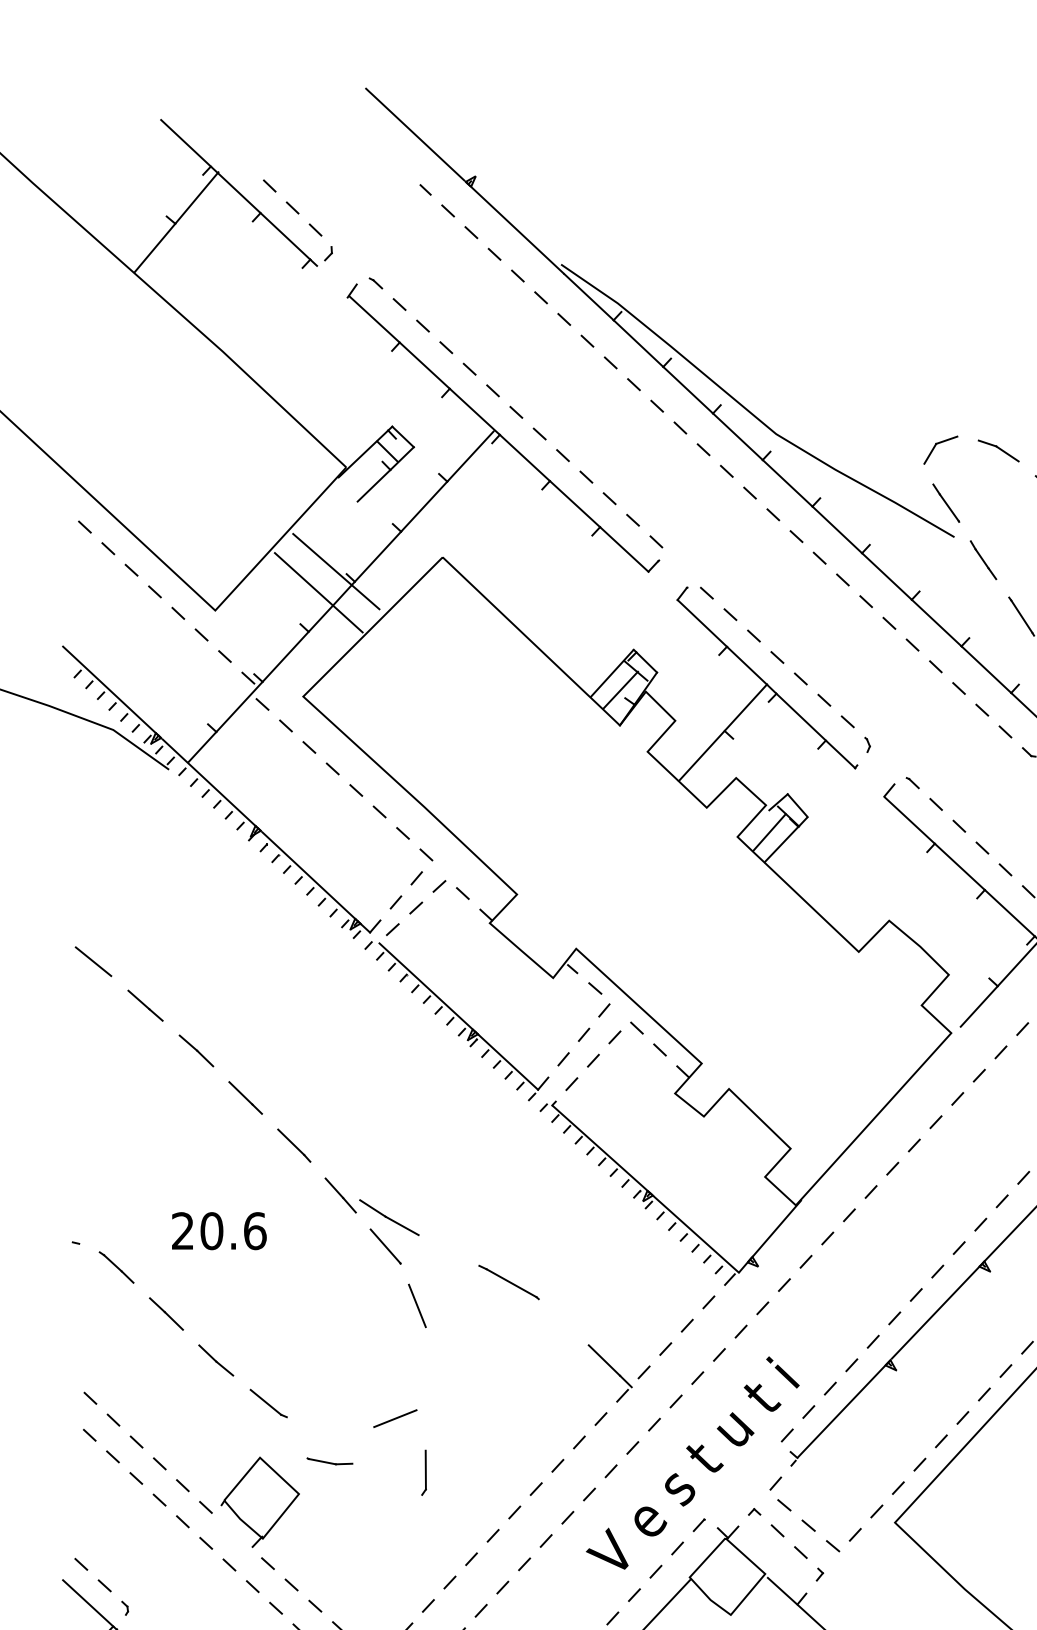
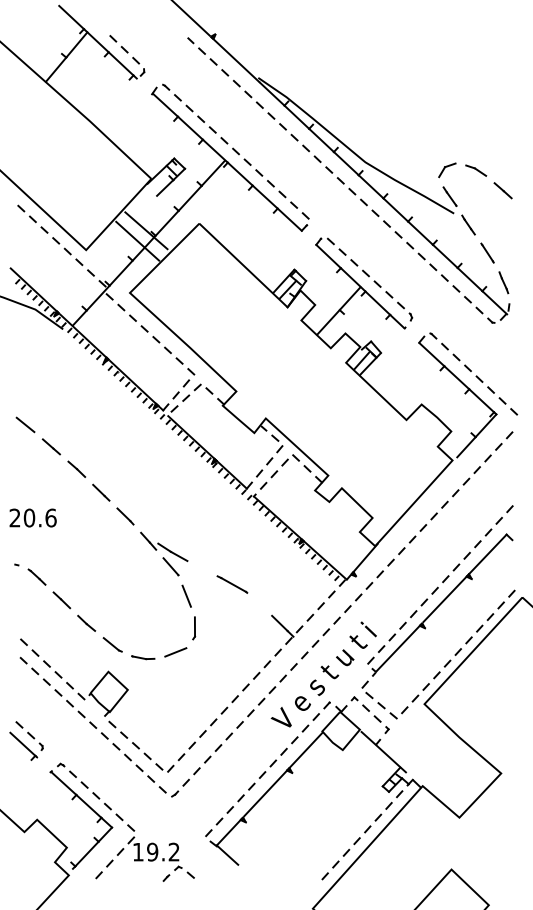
text: (217, 1230) -> (32, 517), moved
part: (330, 1461) -> (143, 657), moved
part: (424, 1473) -> (194, 628), moved

